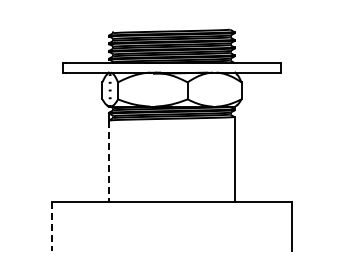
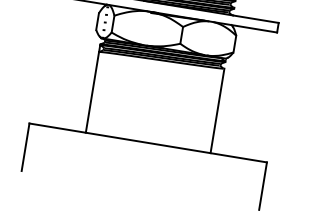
line: (108, 161) -> (92, 92), dashed -> solid
line: (51, 226) -> (25, 147), dashed -> solid

